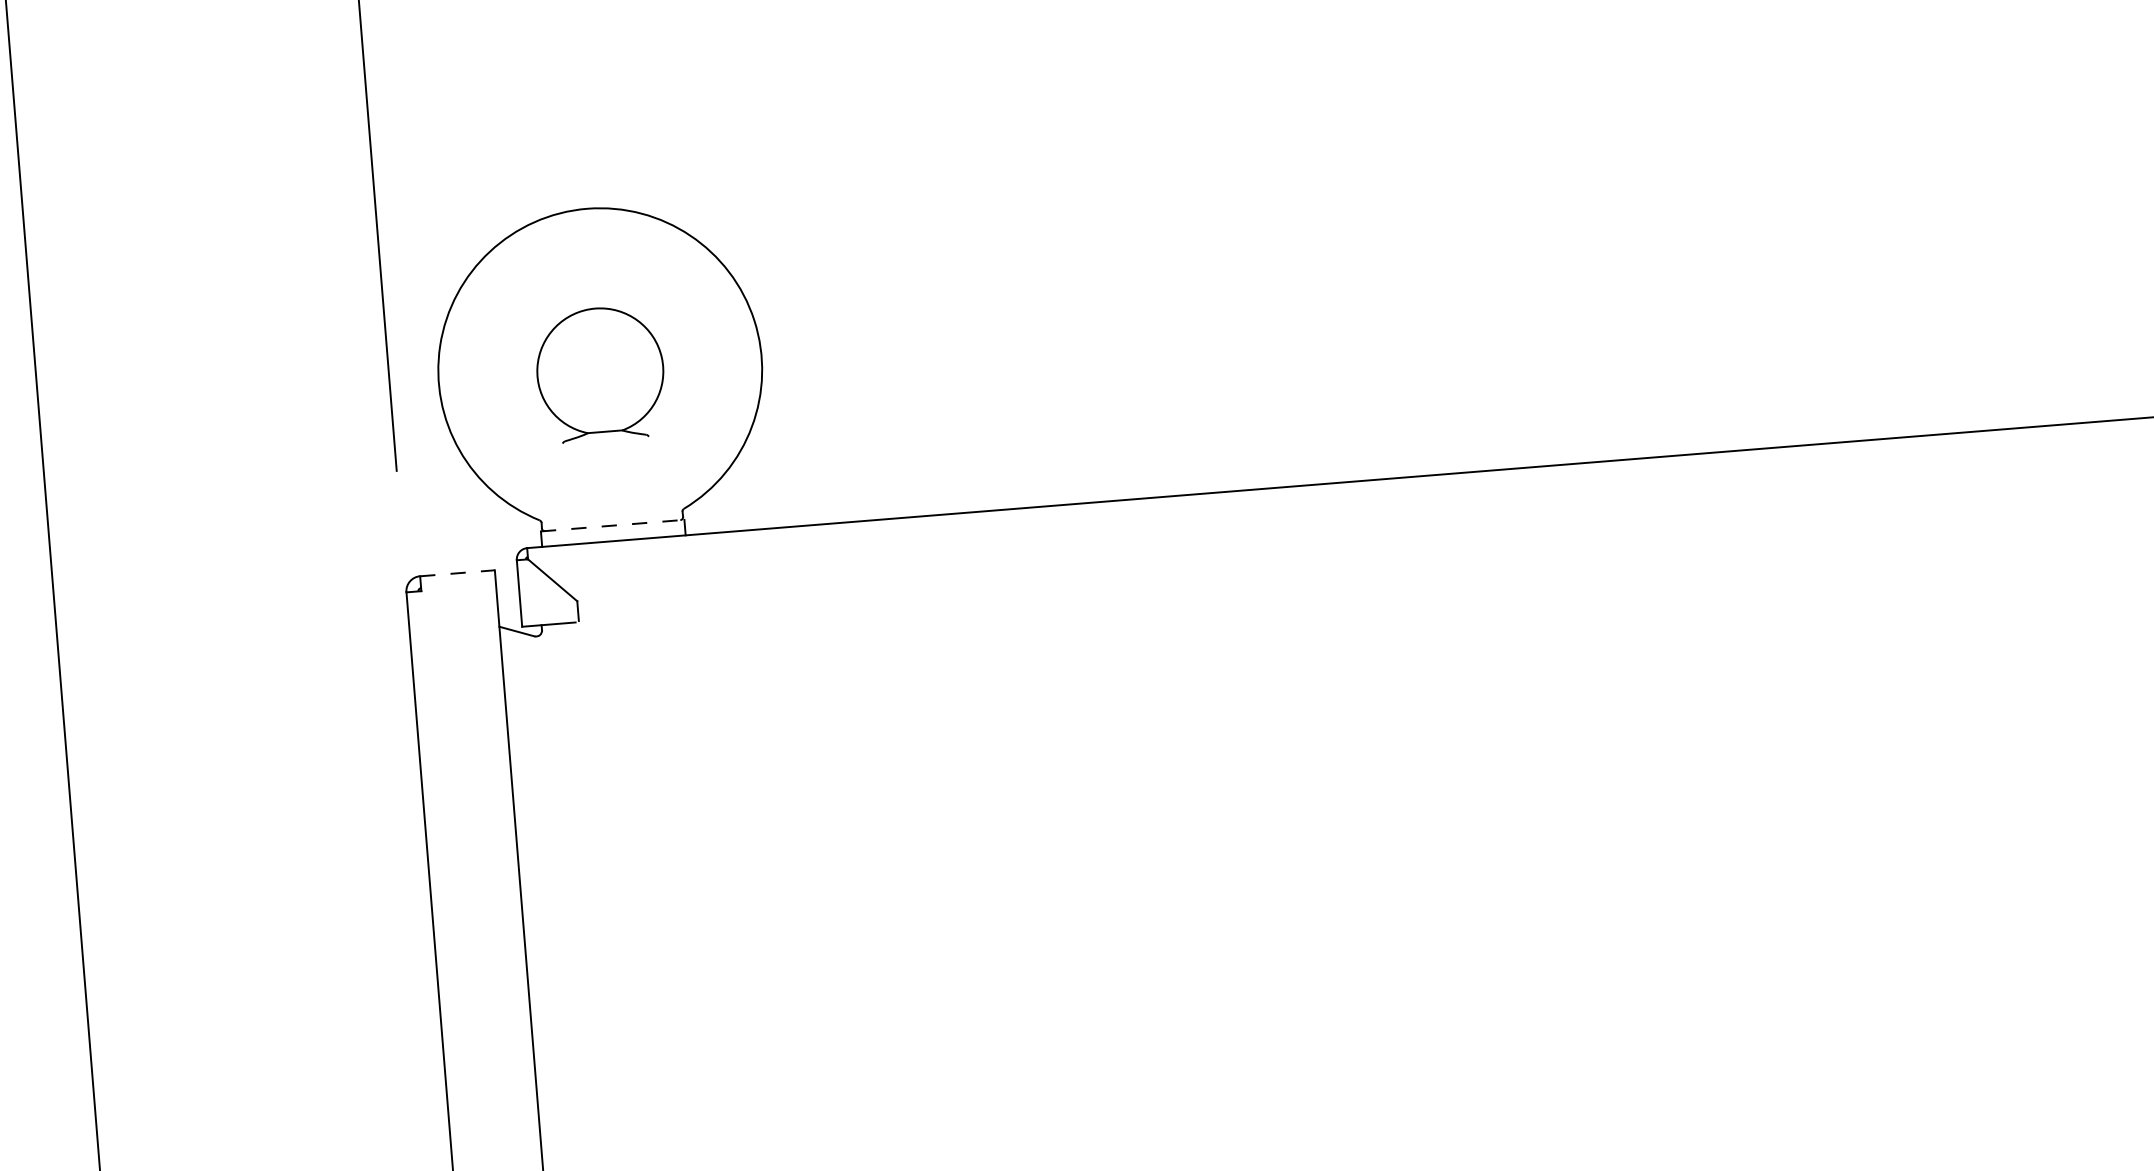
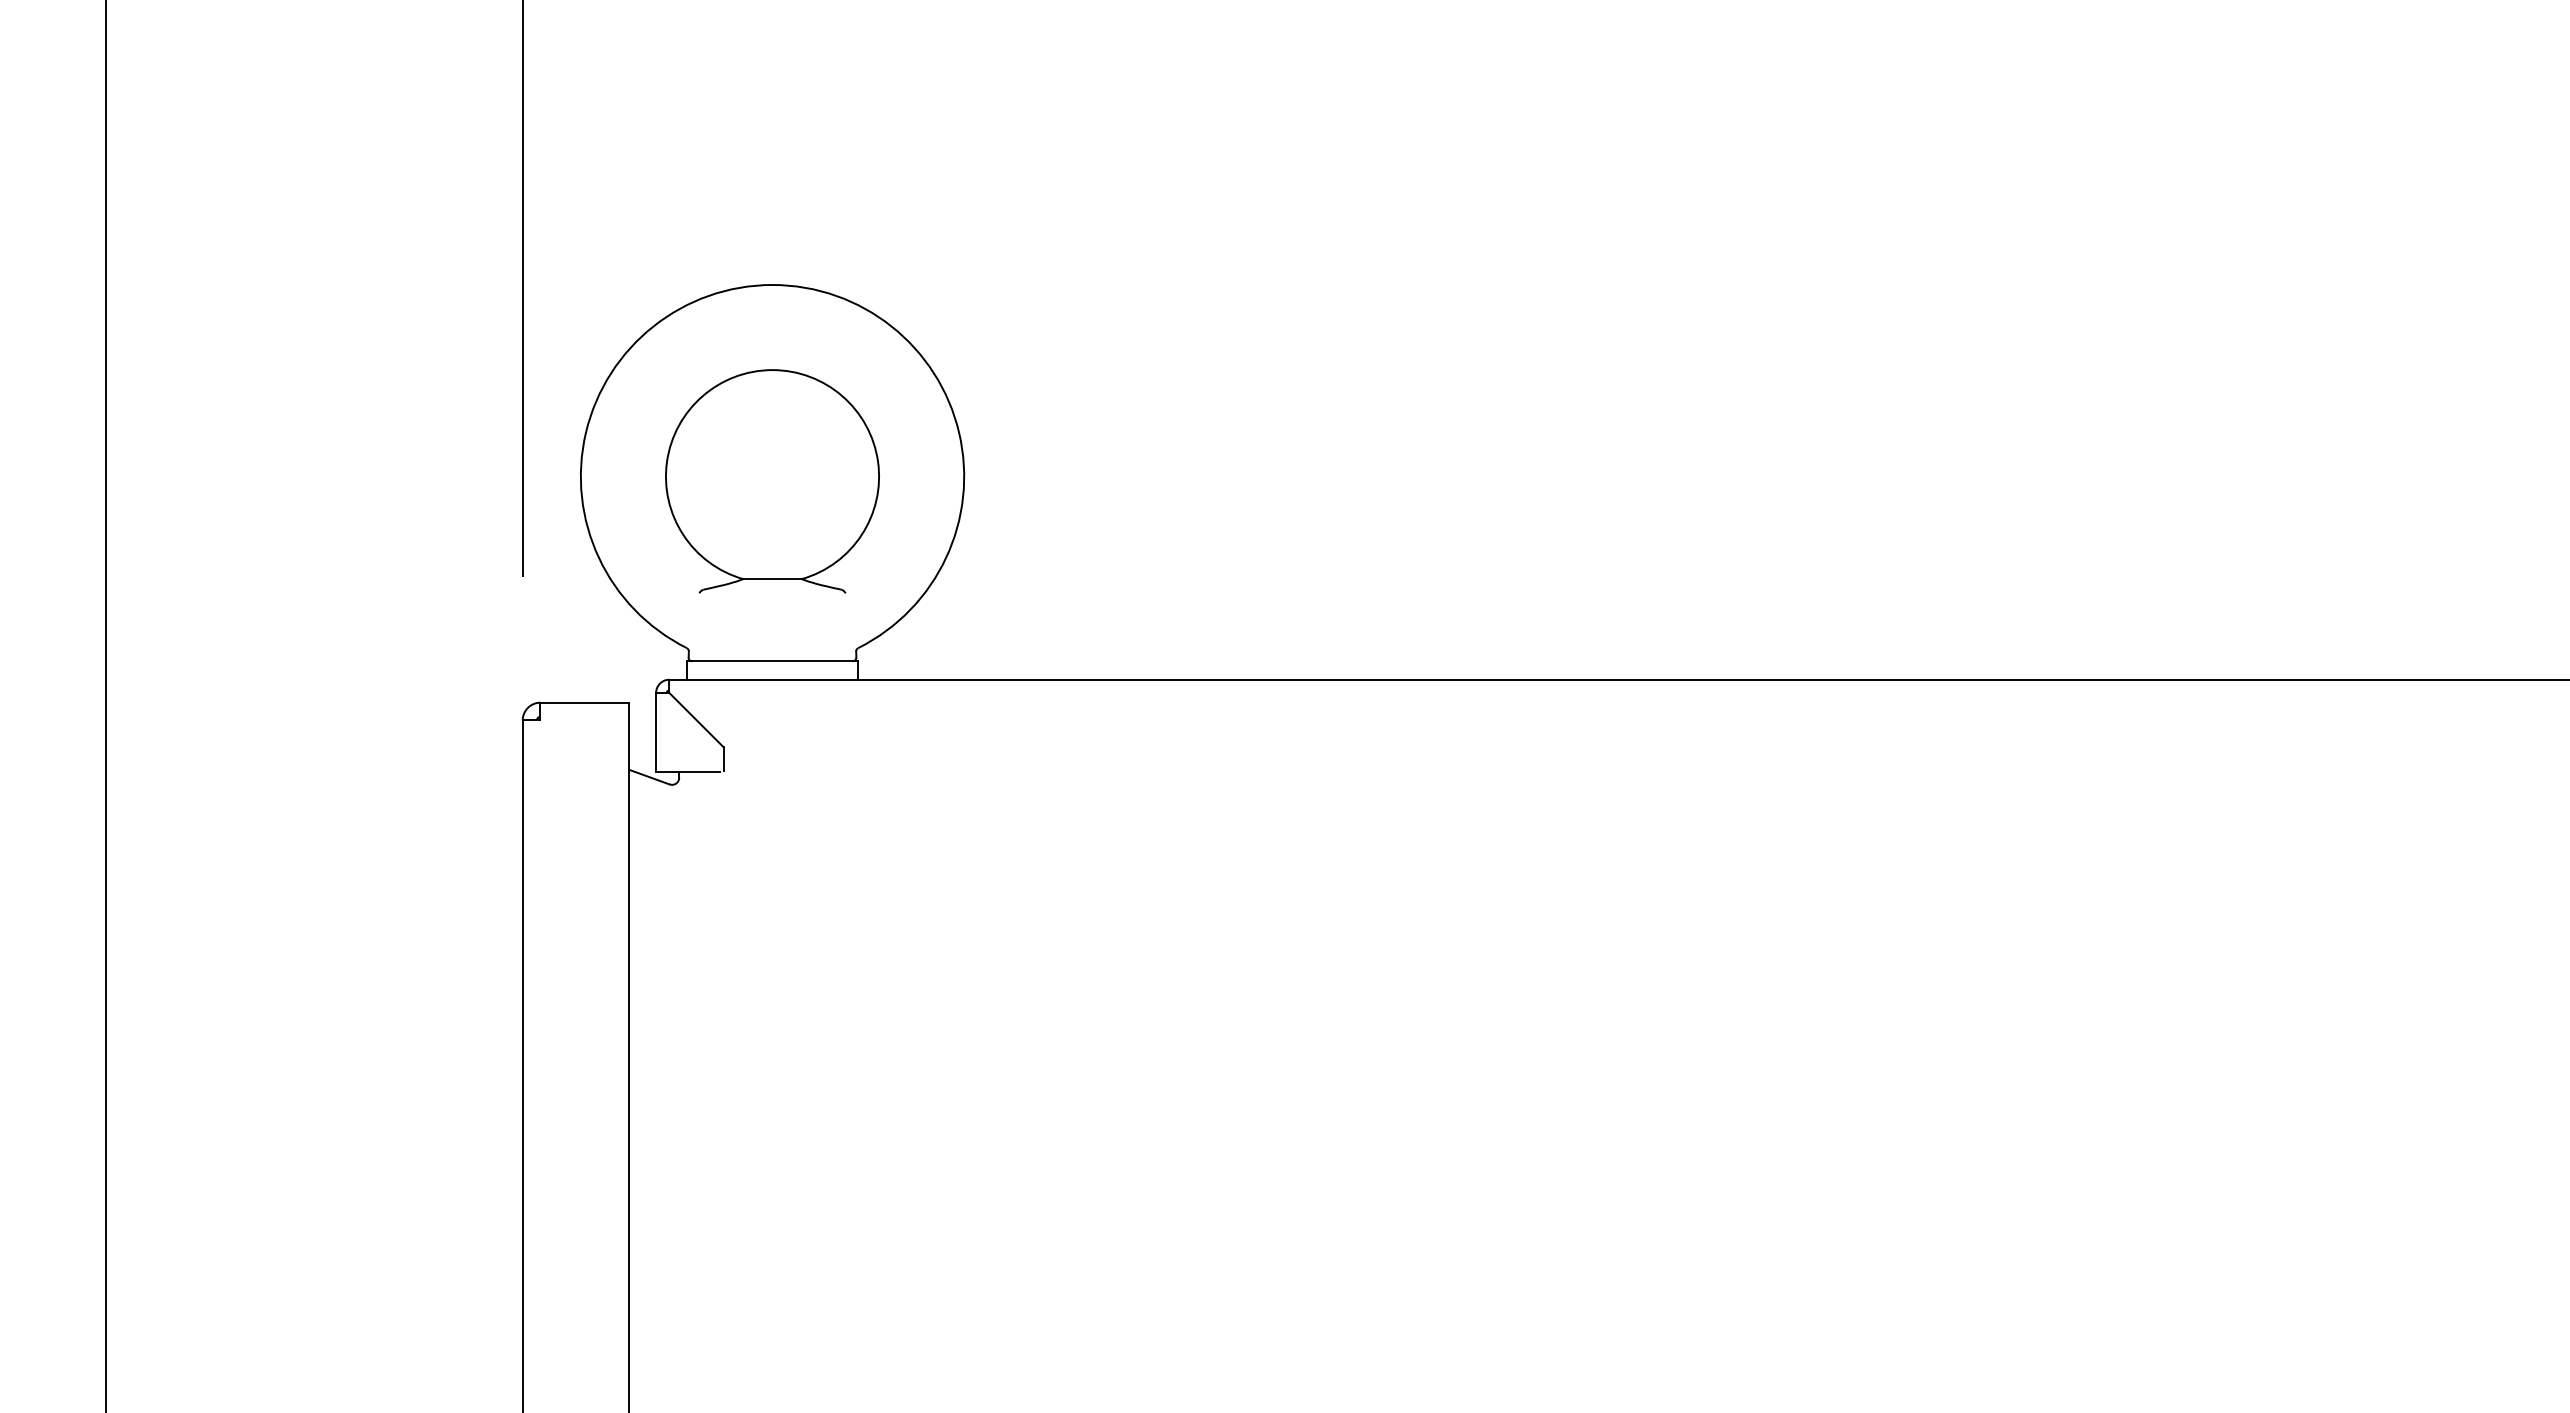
part: (600, 374) -> (772, 481), size x1.43
line: (612, 525) -> (772, 661), dashed -> solid
line: (458, 573) -> (585, 702), dashed -> solid

